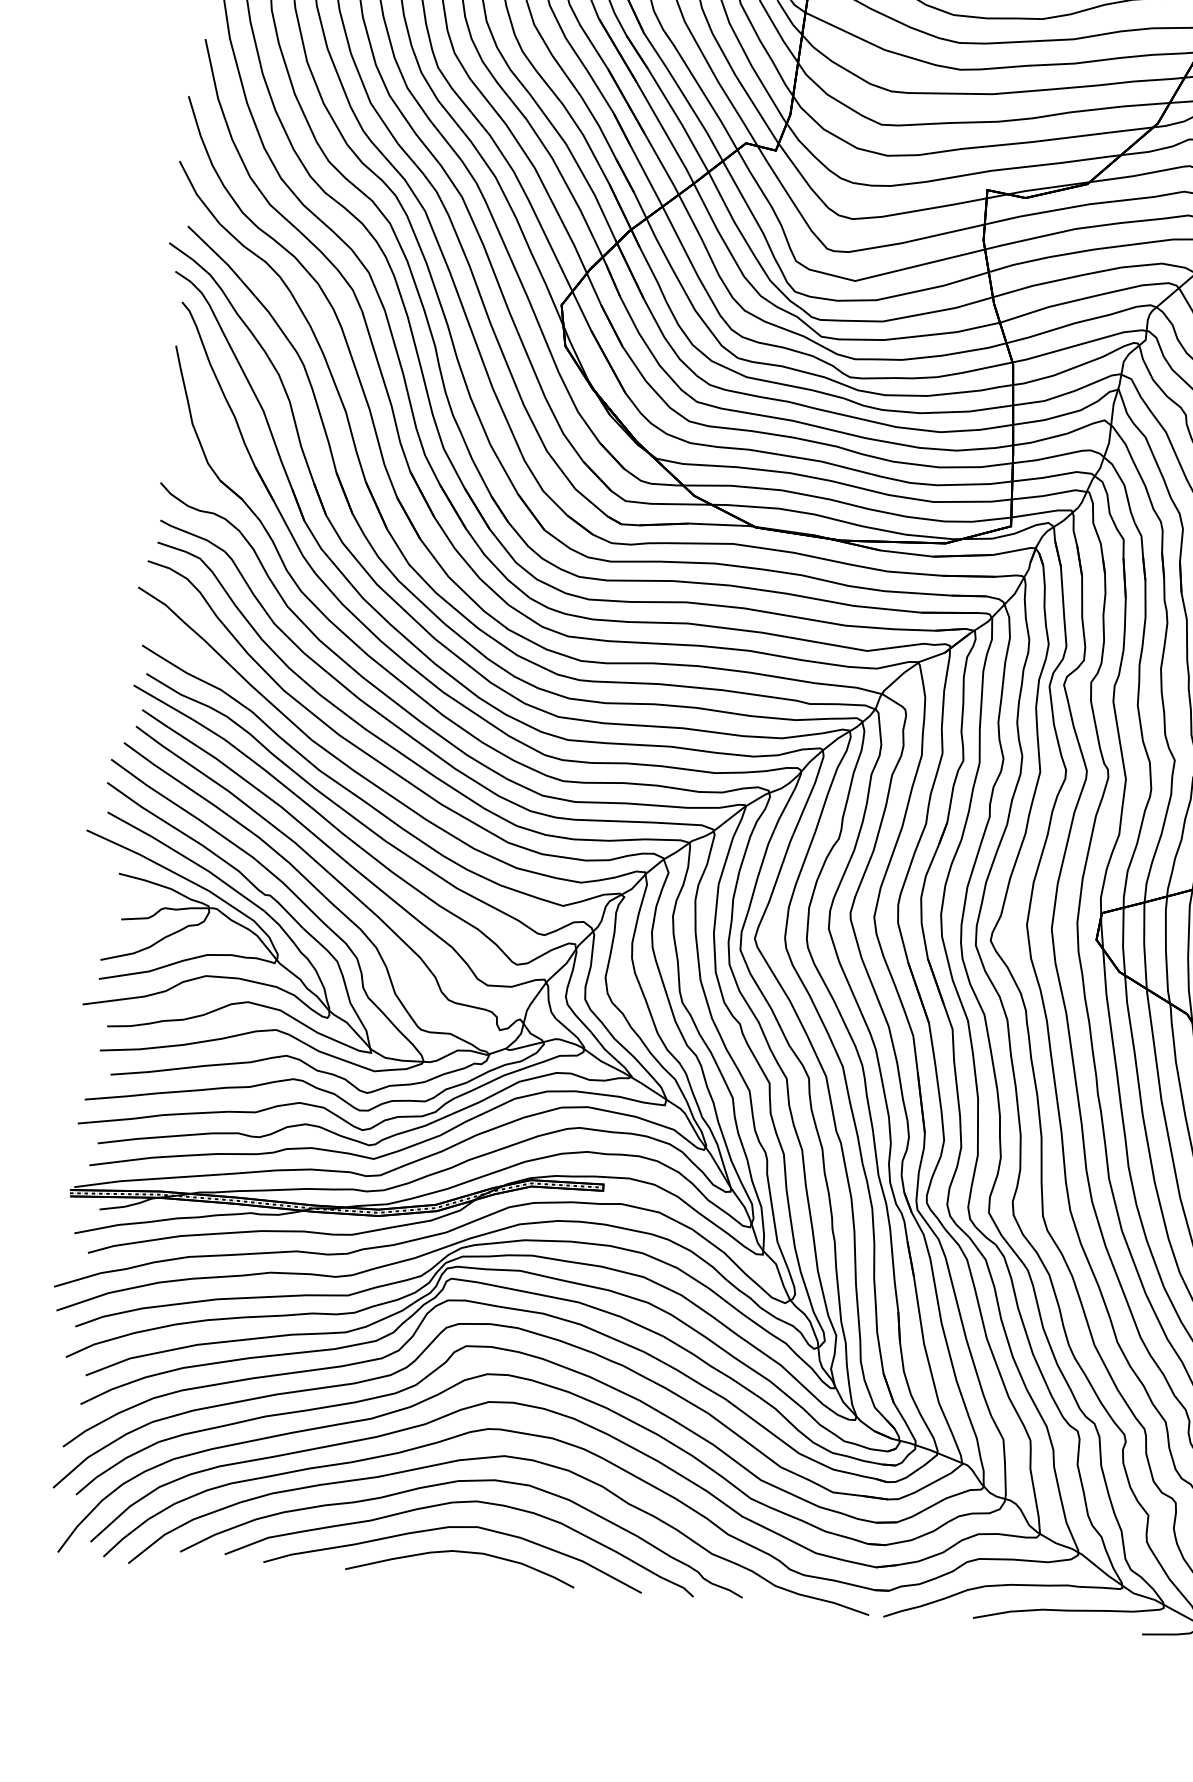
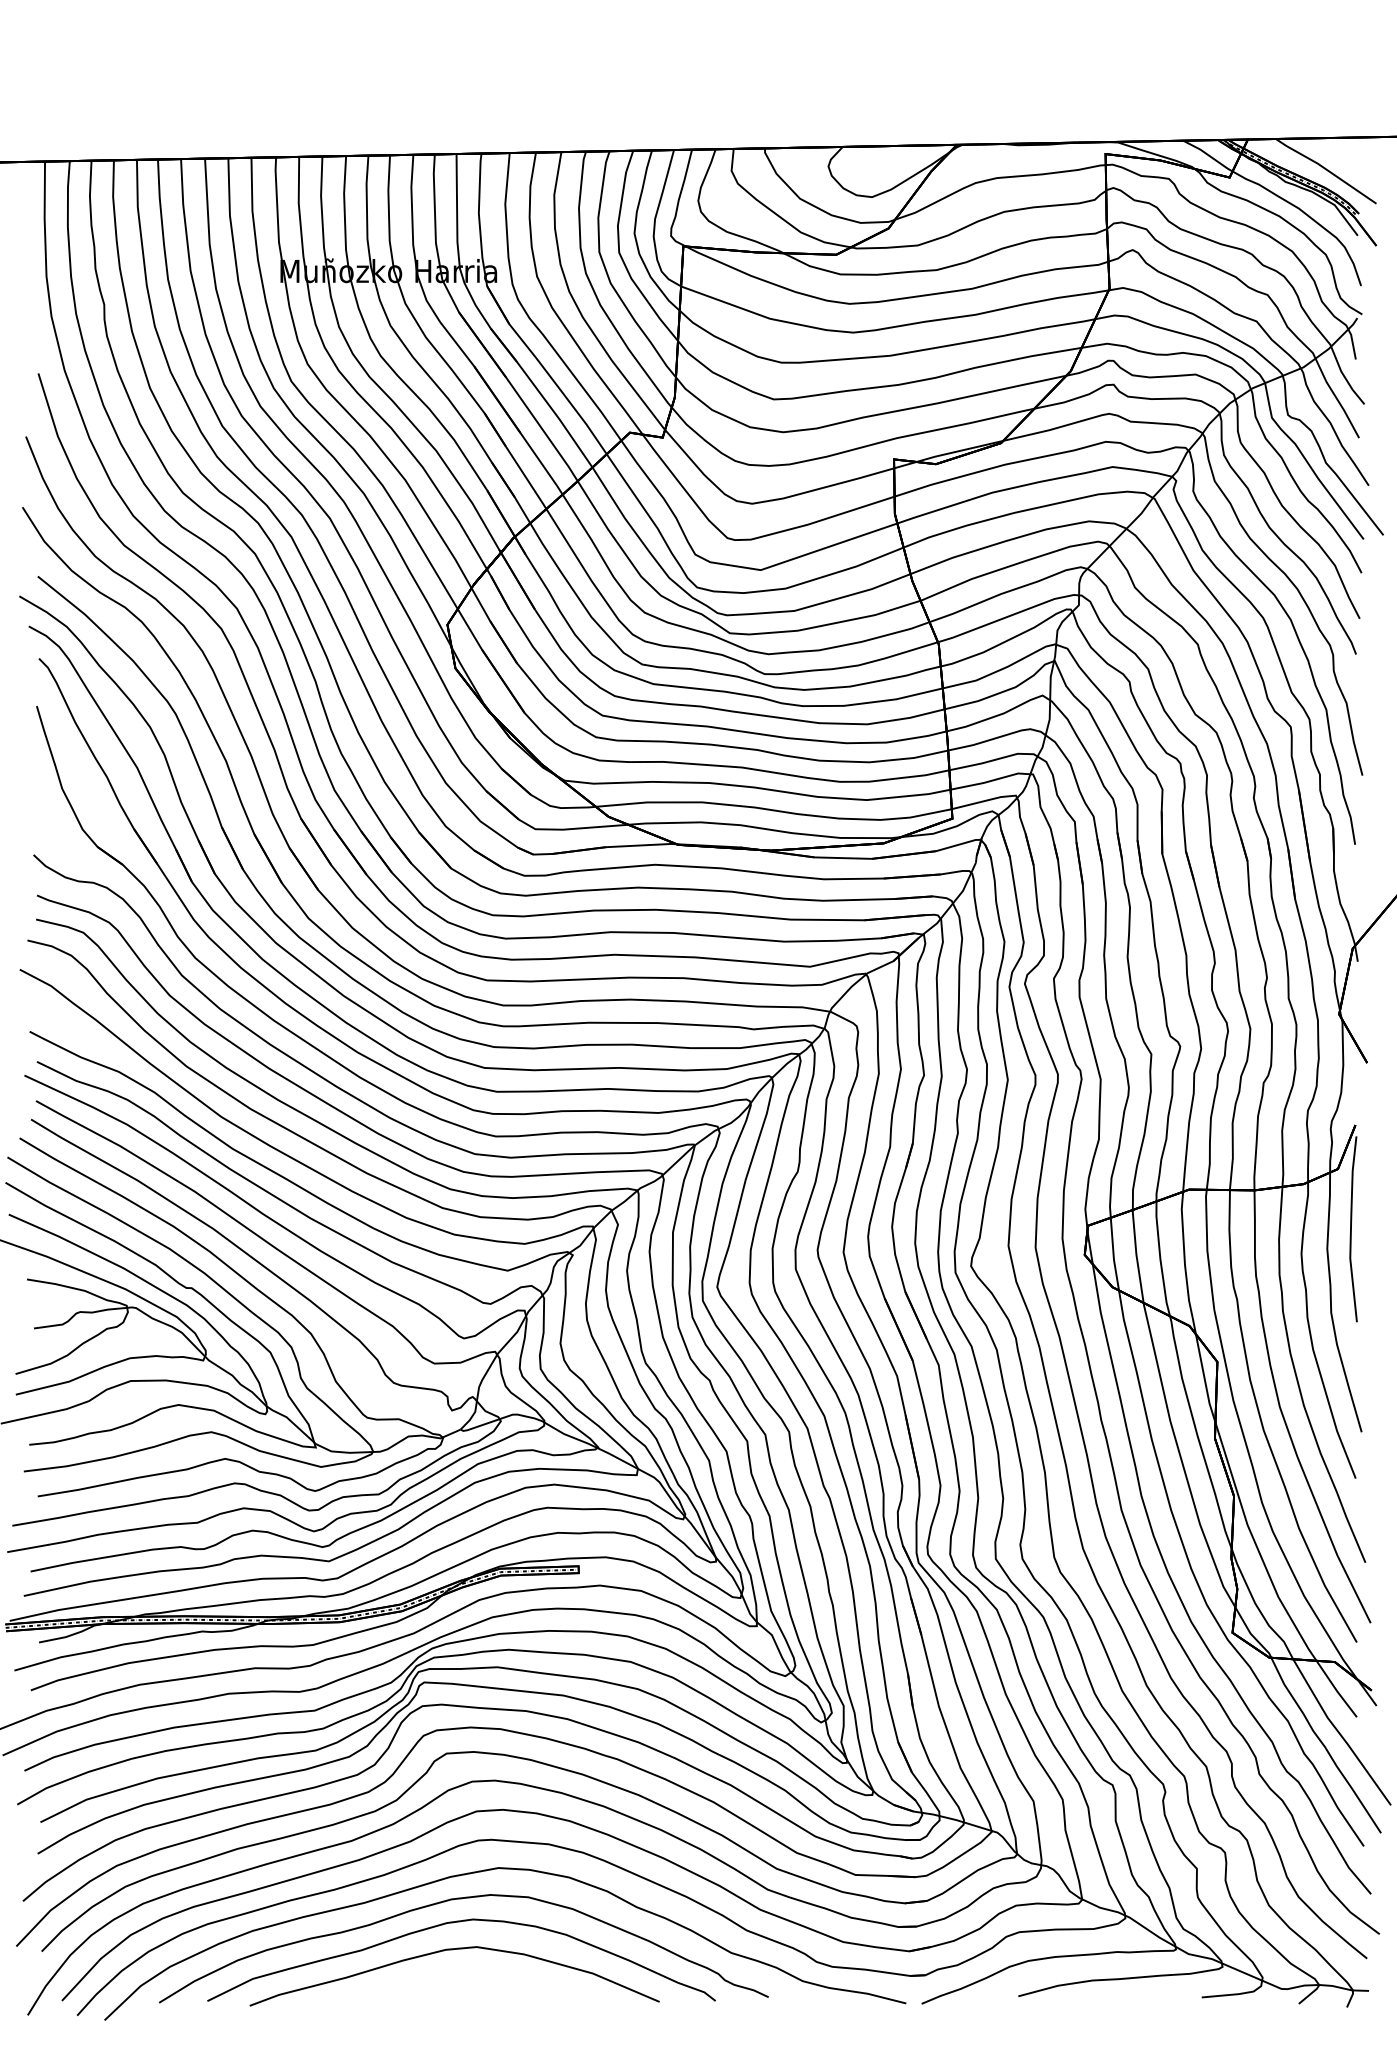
curve: (462, 1552) -> (462, 1975), removed

